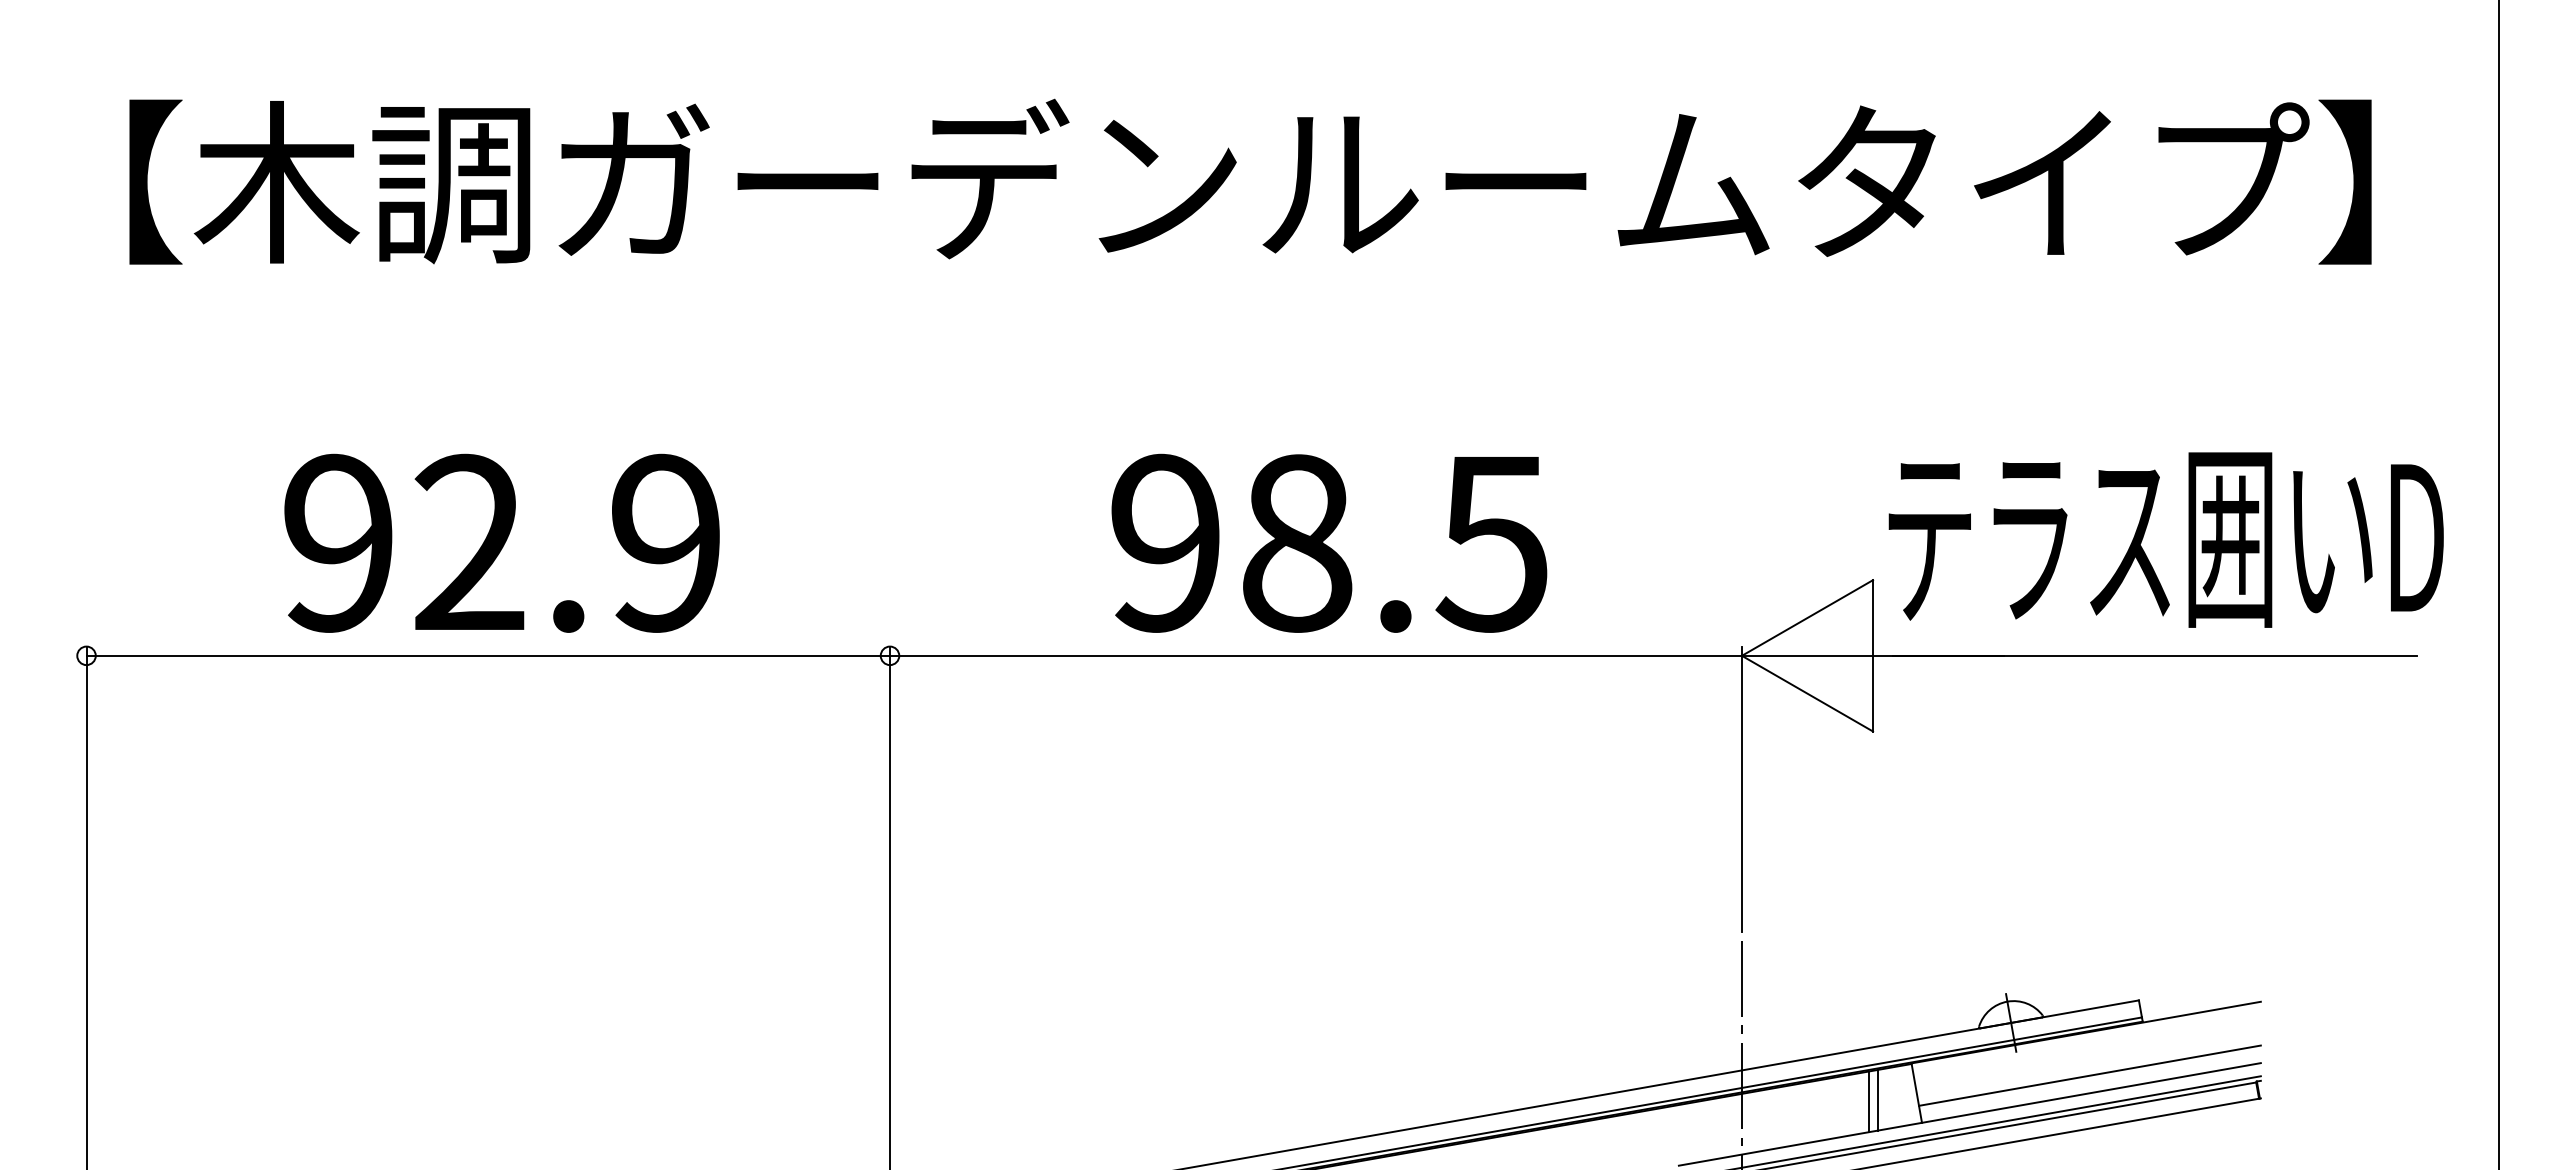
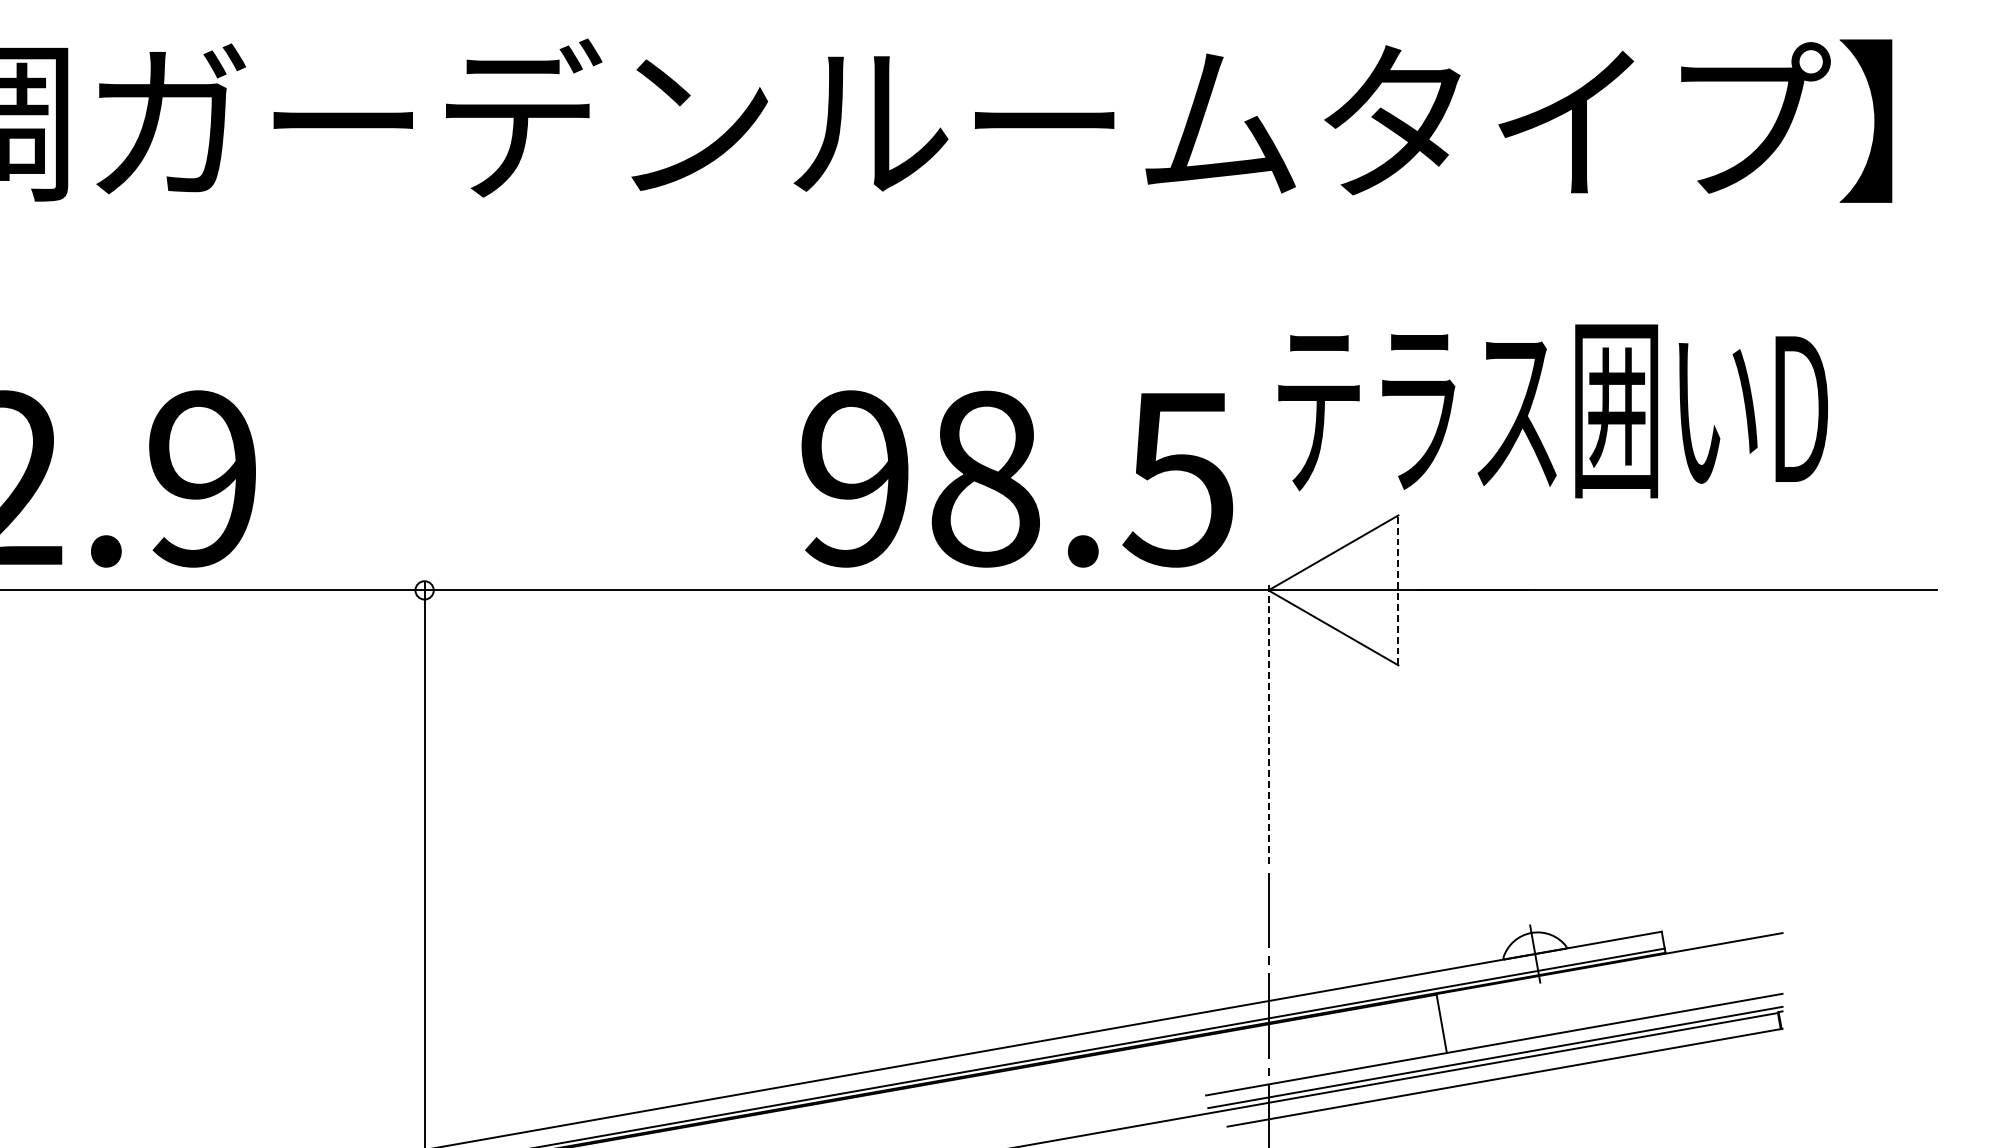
text: (2165, 539) -> (1552, 410), moved
text: (1329, 542) -> (1017, 478), moved
line: (1873, 655) -> (1398, 590), solid -> dashed
line: (1741, 789) -> (1268, 722), solid -> dashed
line: (2089, 1075) -> (1612, 1006), removed
line: (1877, 1099) -> (1402, 1029), removed
line: (1869, 1101) -> (1394, 1031), removed

